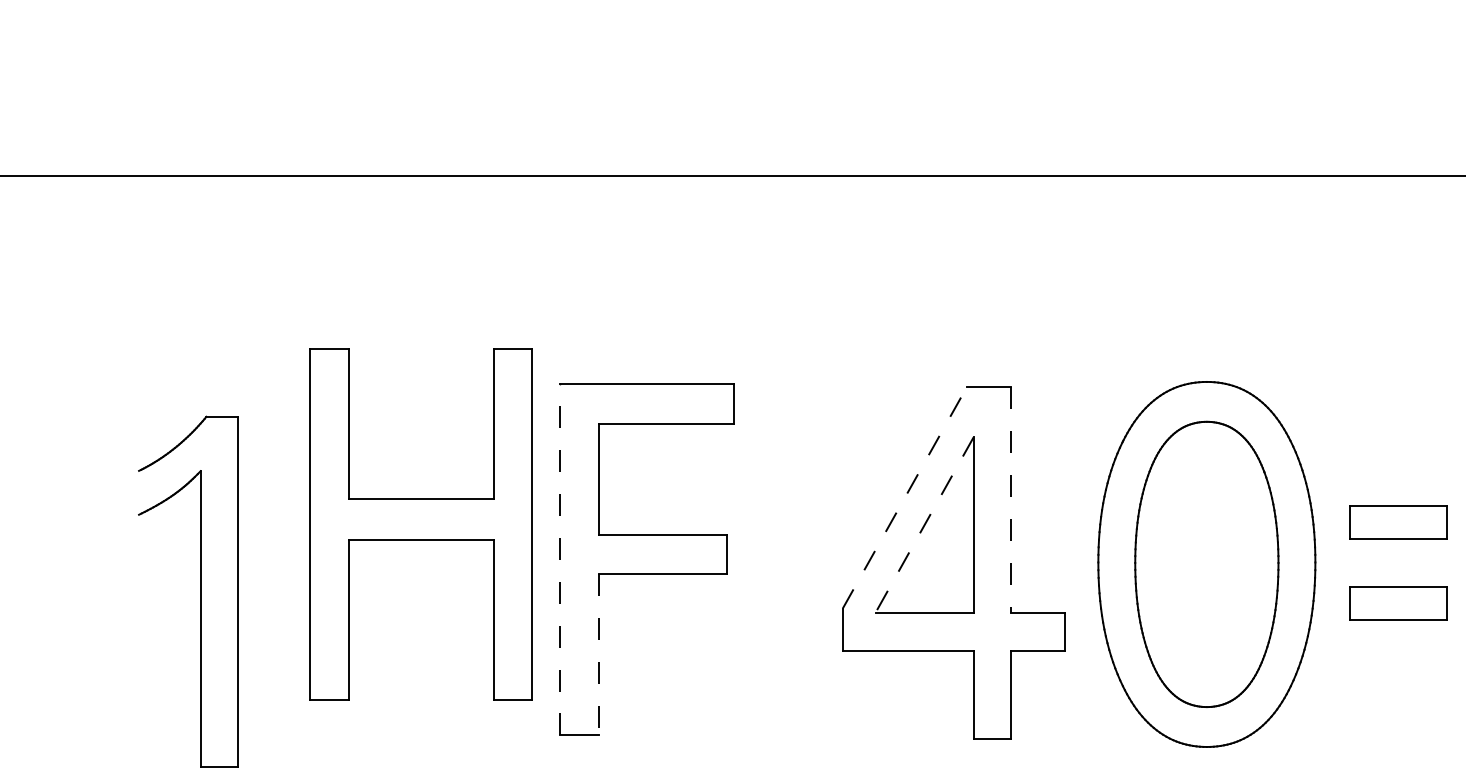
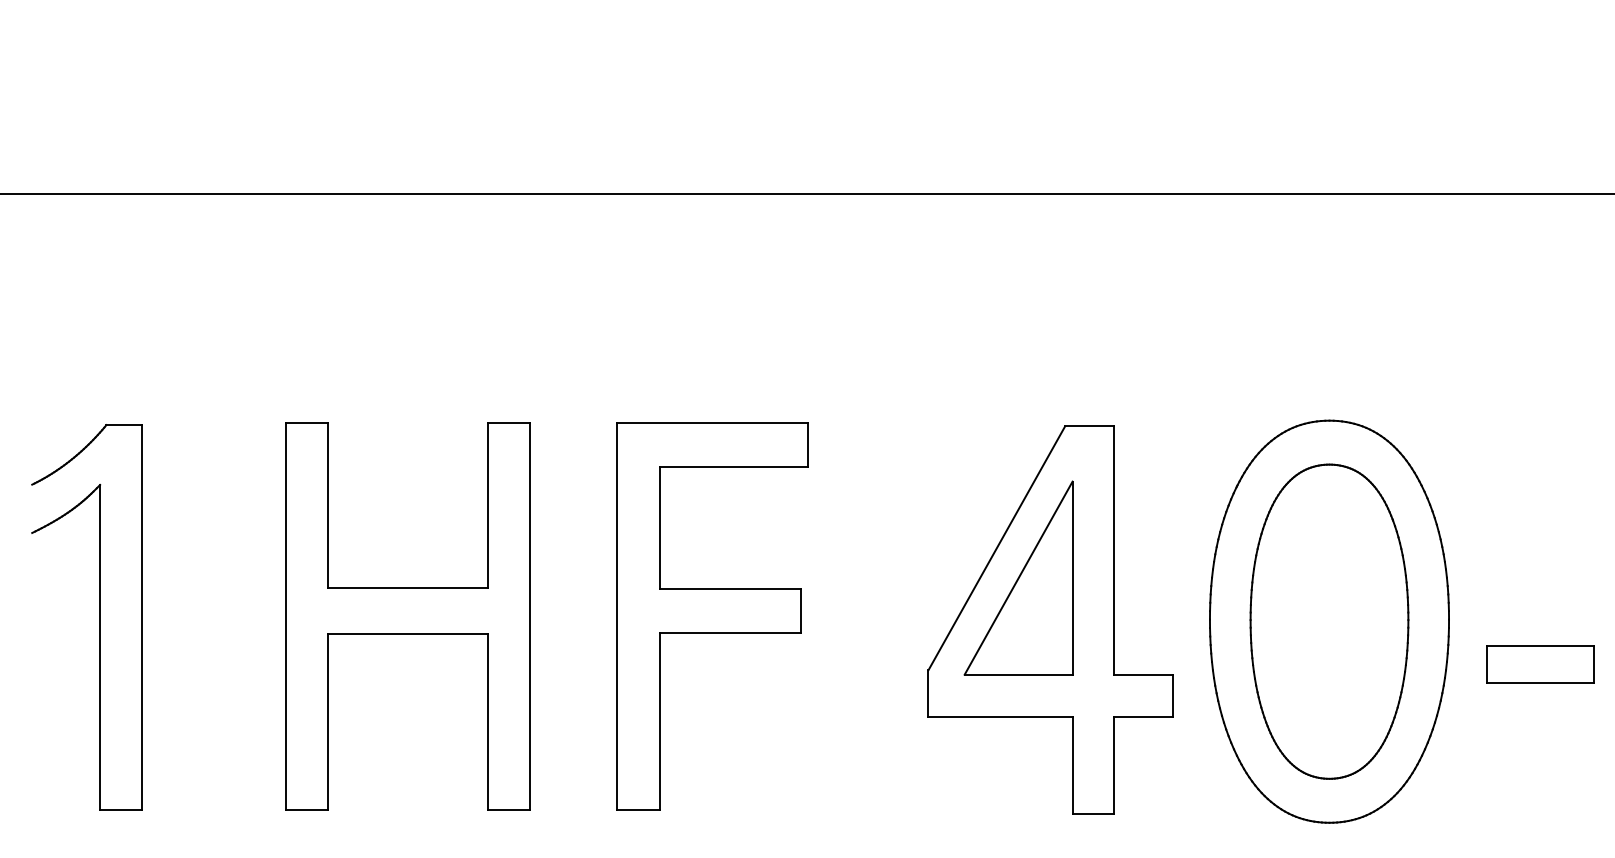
line: (904, 497) -> (996, 548), dashed -> solid
line: (1011, 500) -> (1114, 551), dashed -> solid
part: (1398, 522) -> (1540, 575), removed
part: (420, 524) -> (407, 616), moved
line: (924, 525) -> (1018, 578), dashed -> solid
line: (560, 559) -> (617, 616), dashed -> solid
part: (200, 591) -> (99, 617), moved
line: (598, 655) -> (659, 721), dashed -> solid

